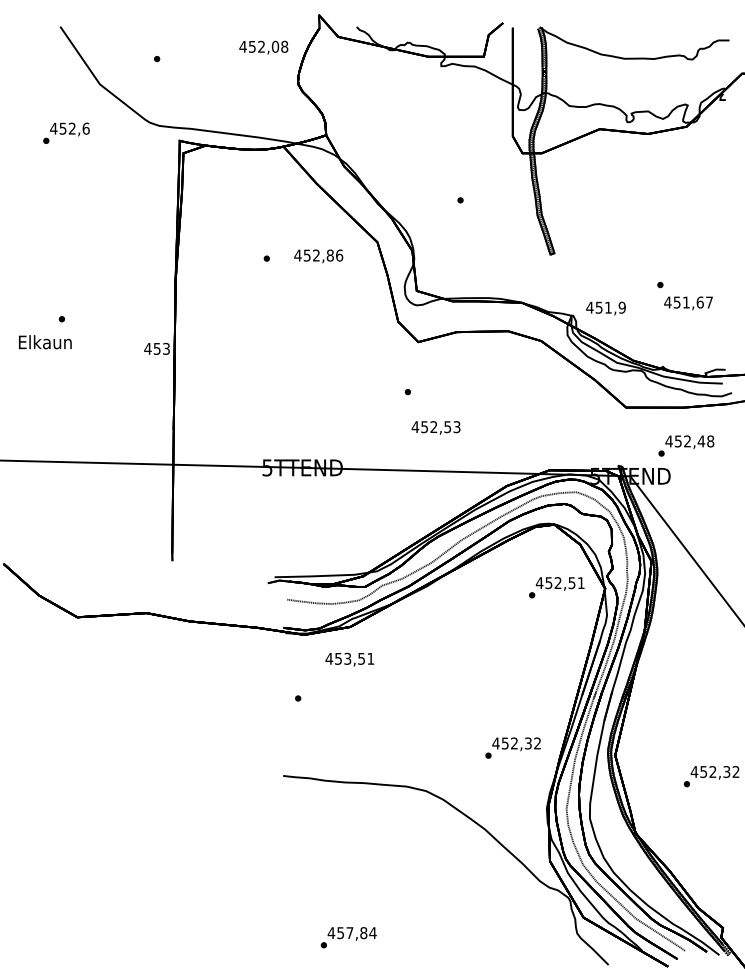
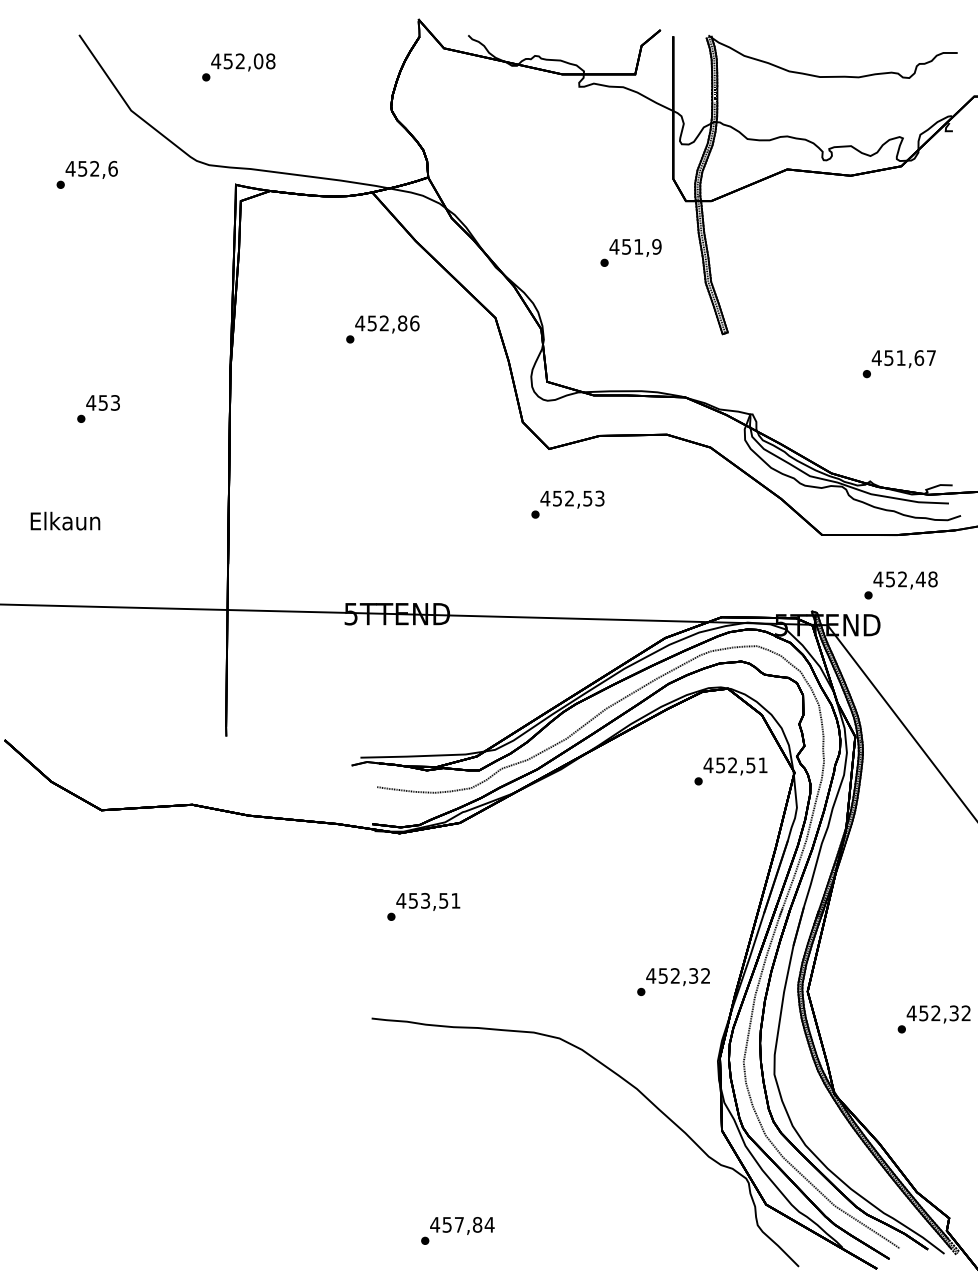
text: (263, 47) -> (243, 62), moved
text: (318, 256) -> (387, 324), moved
text: (688, 303) -> (903, 359), moved
text: (605, 308) -> (635, 247), moved
text: (45, 341) -> (65, 520), moved
text: (156, 348) -> (102, 402), moved
text: (436, 427) -> (572, 499), moved
text: (350, 659) -> (428, 901), moved

